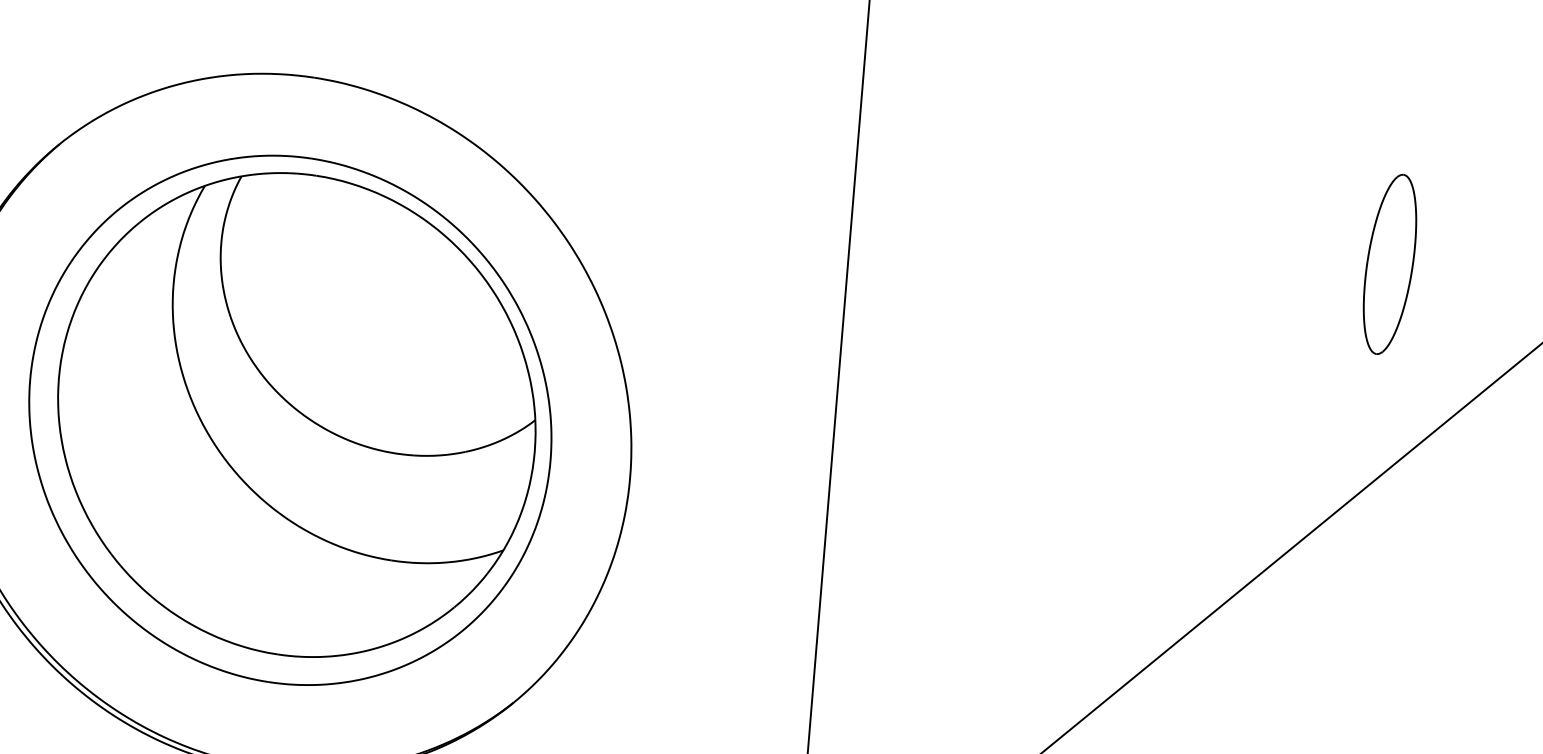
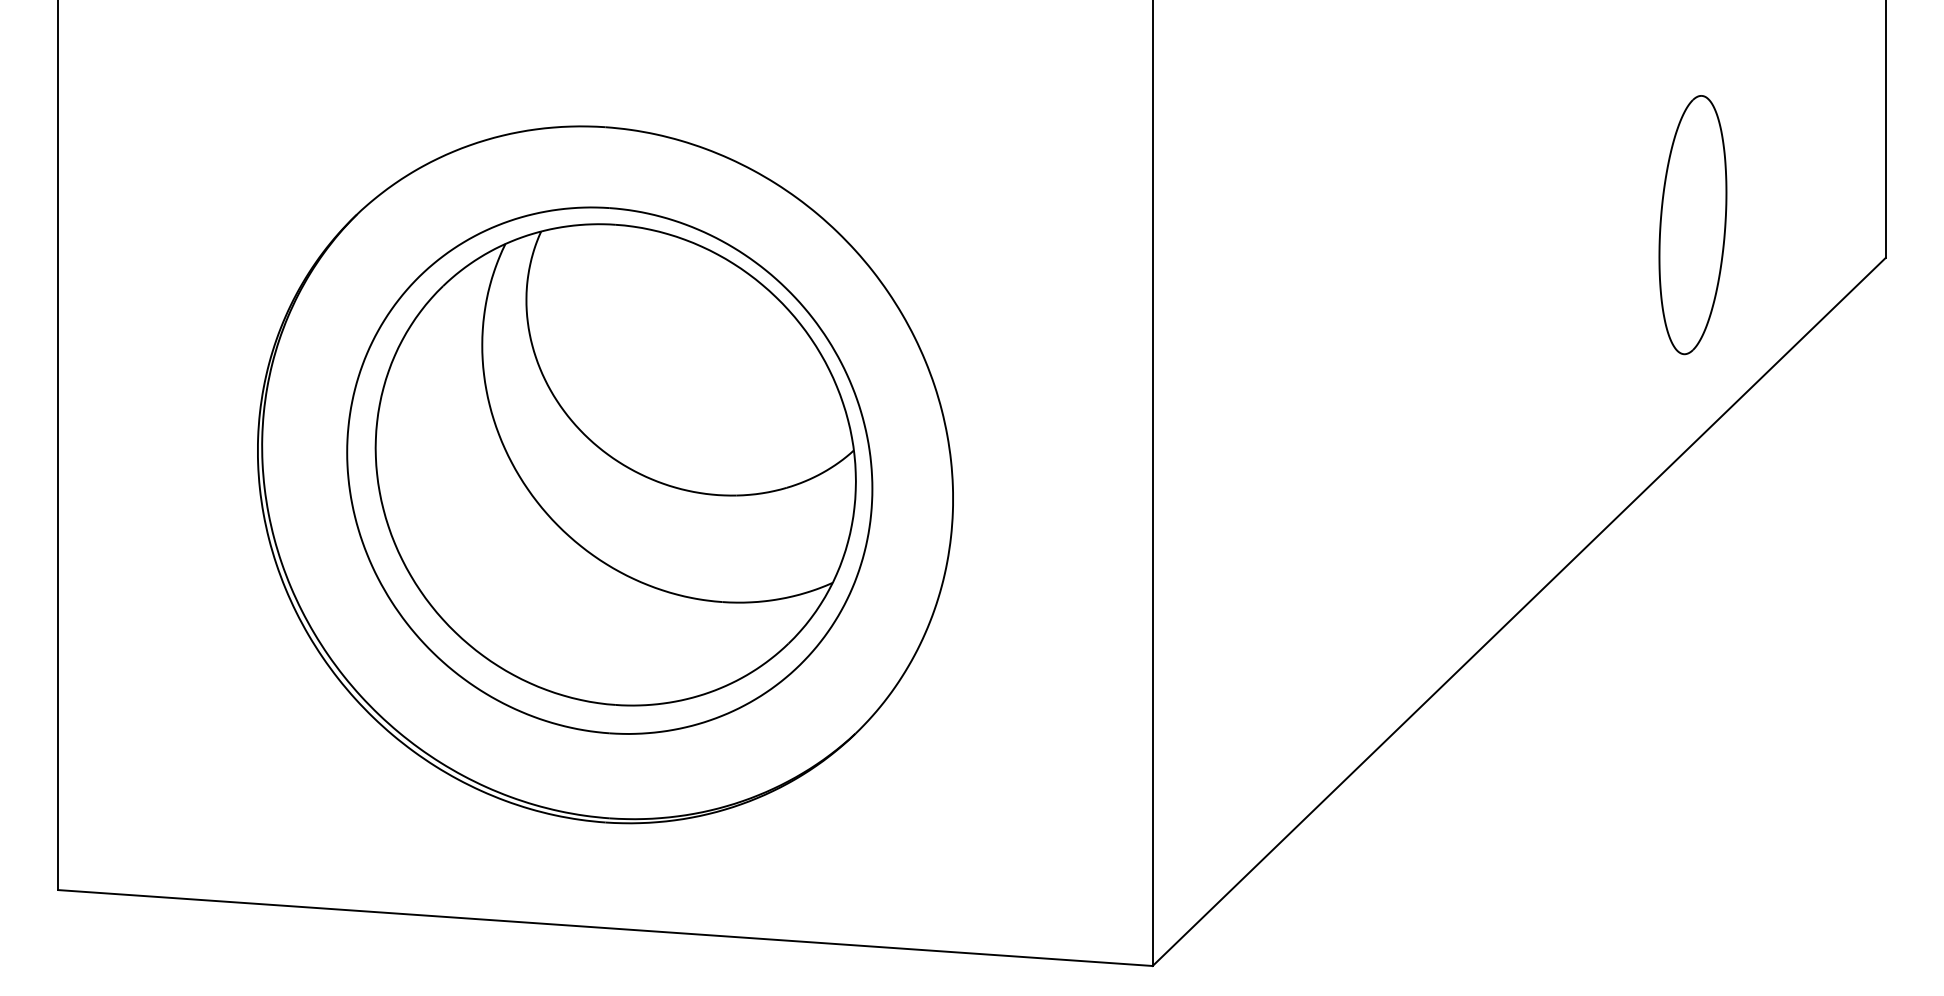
part: (1389, 264) -> (1692, 225), size x1.43

